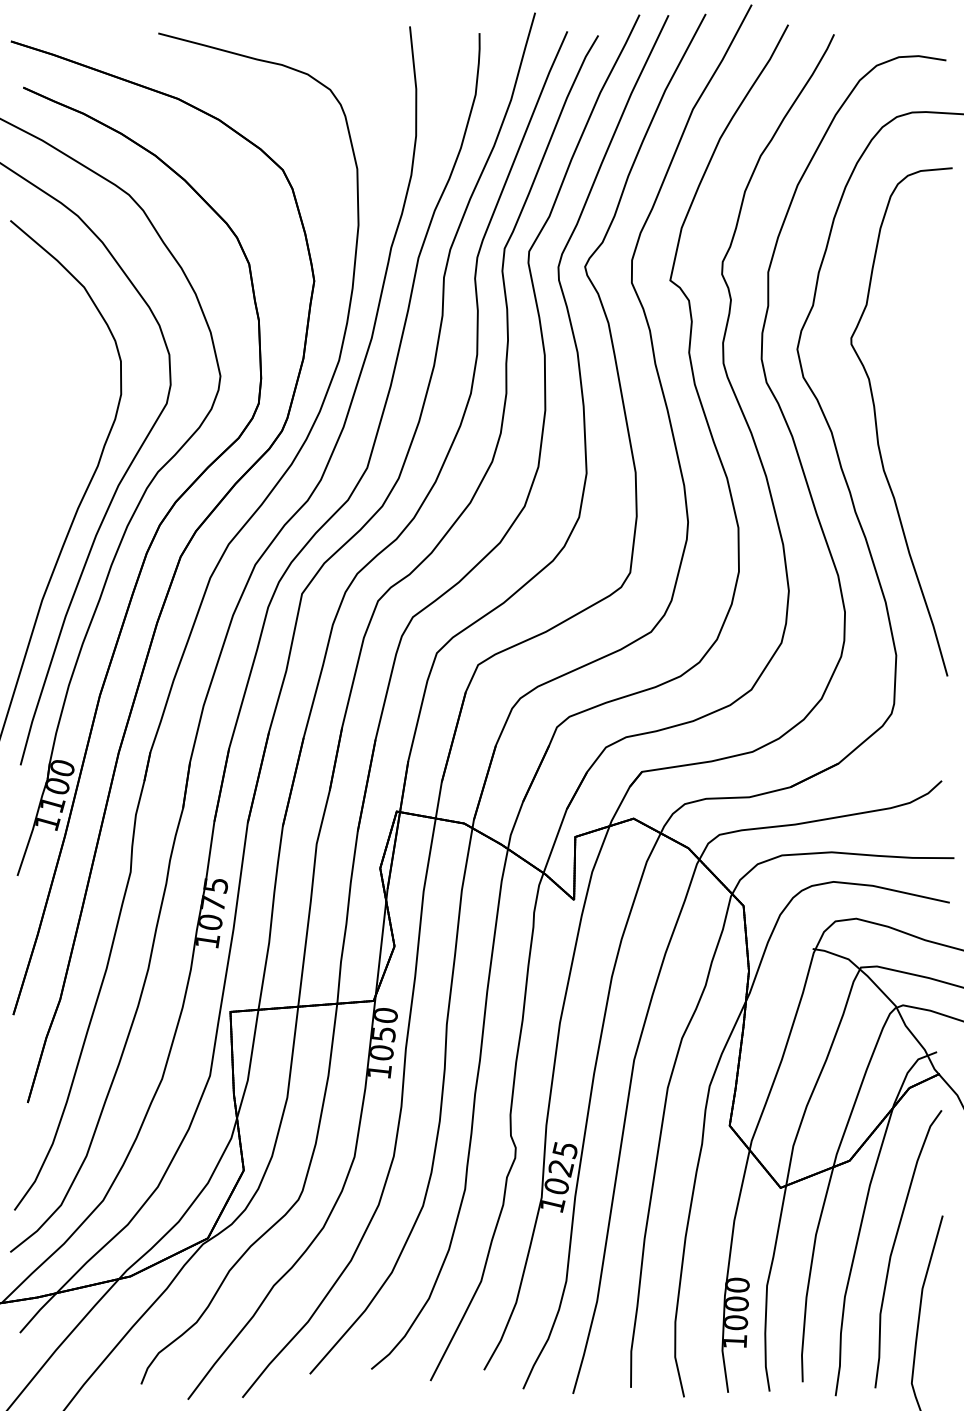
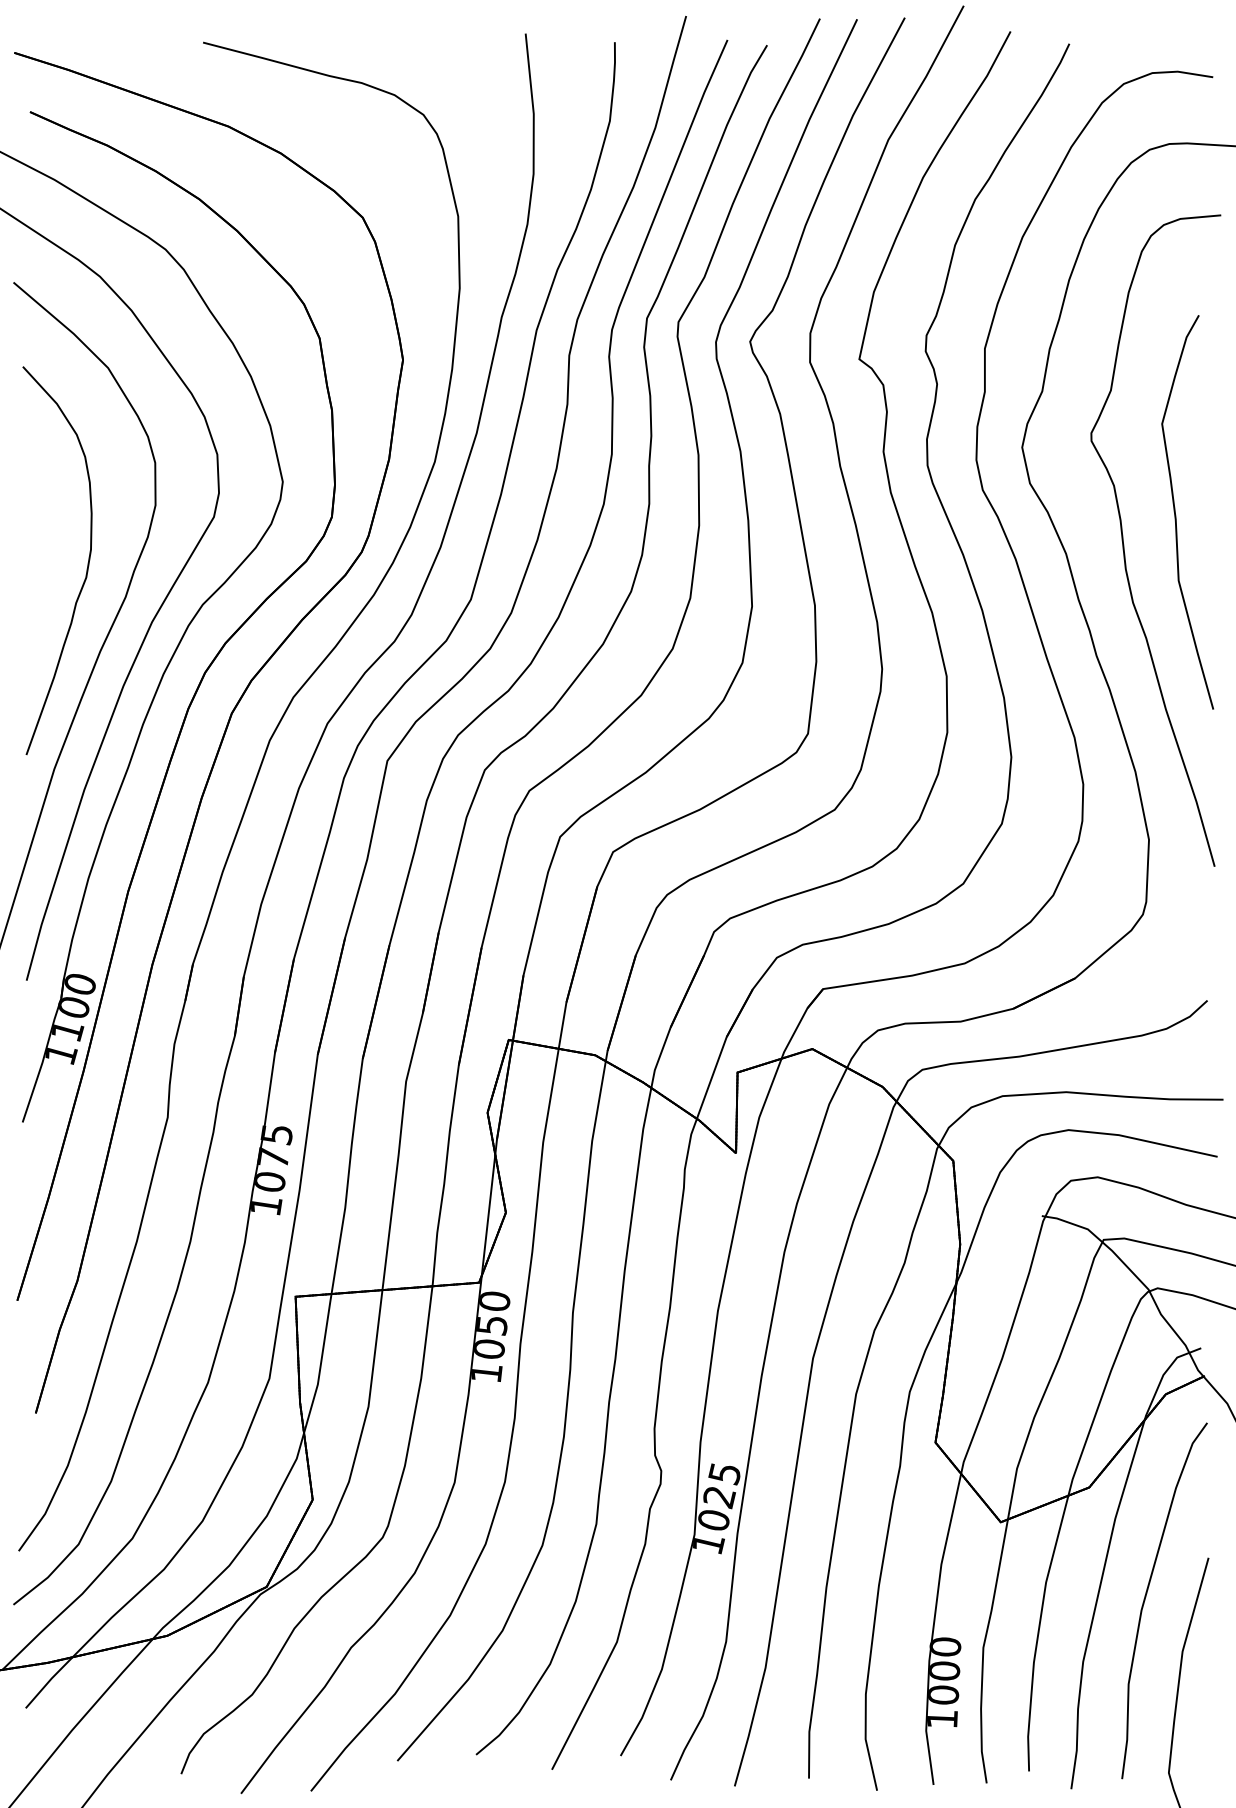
curve: (917, 399) -> (1176, 511), added
curve: (67, 441) -> (86, 565), added

